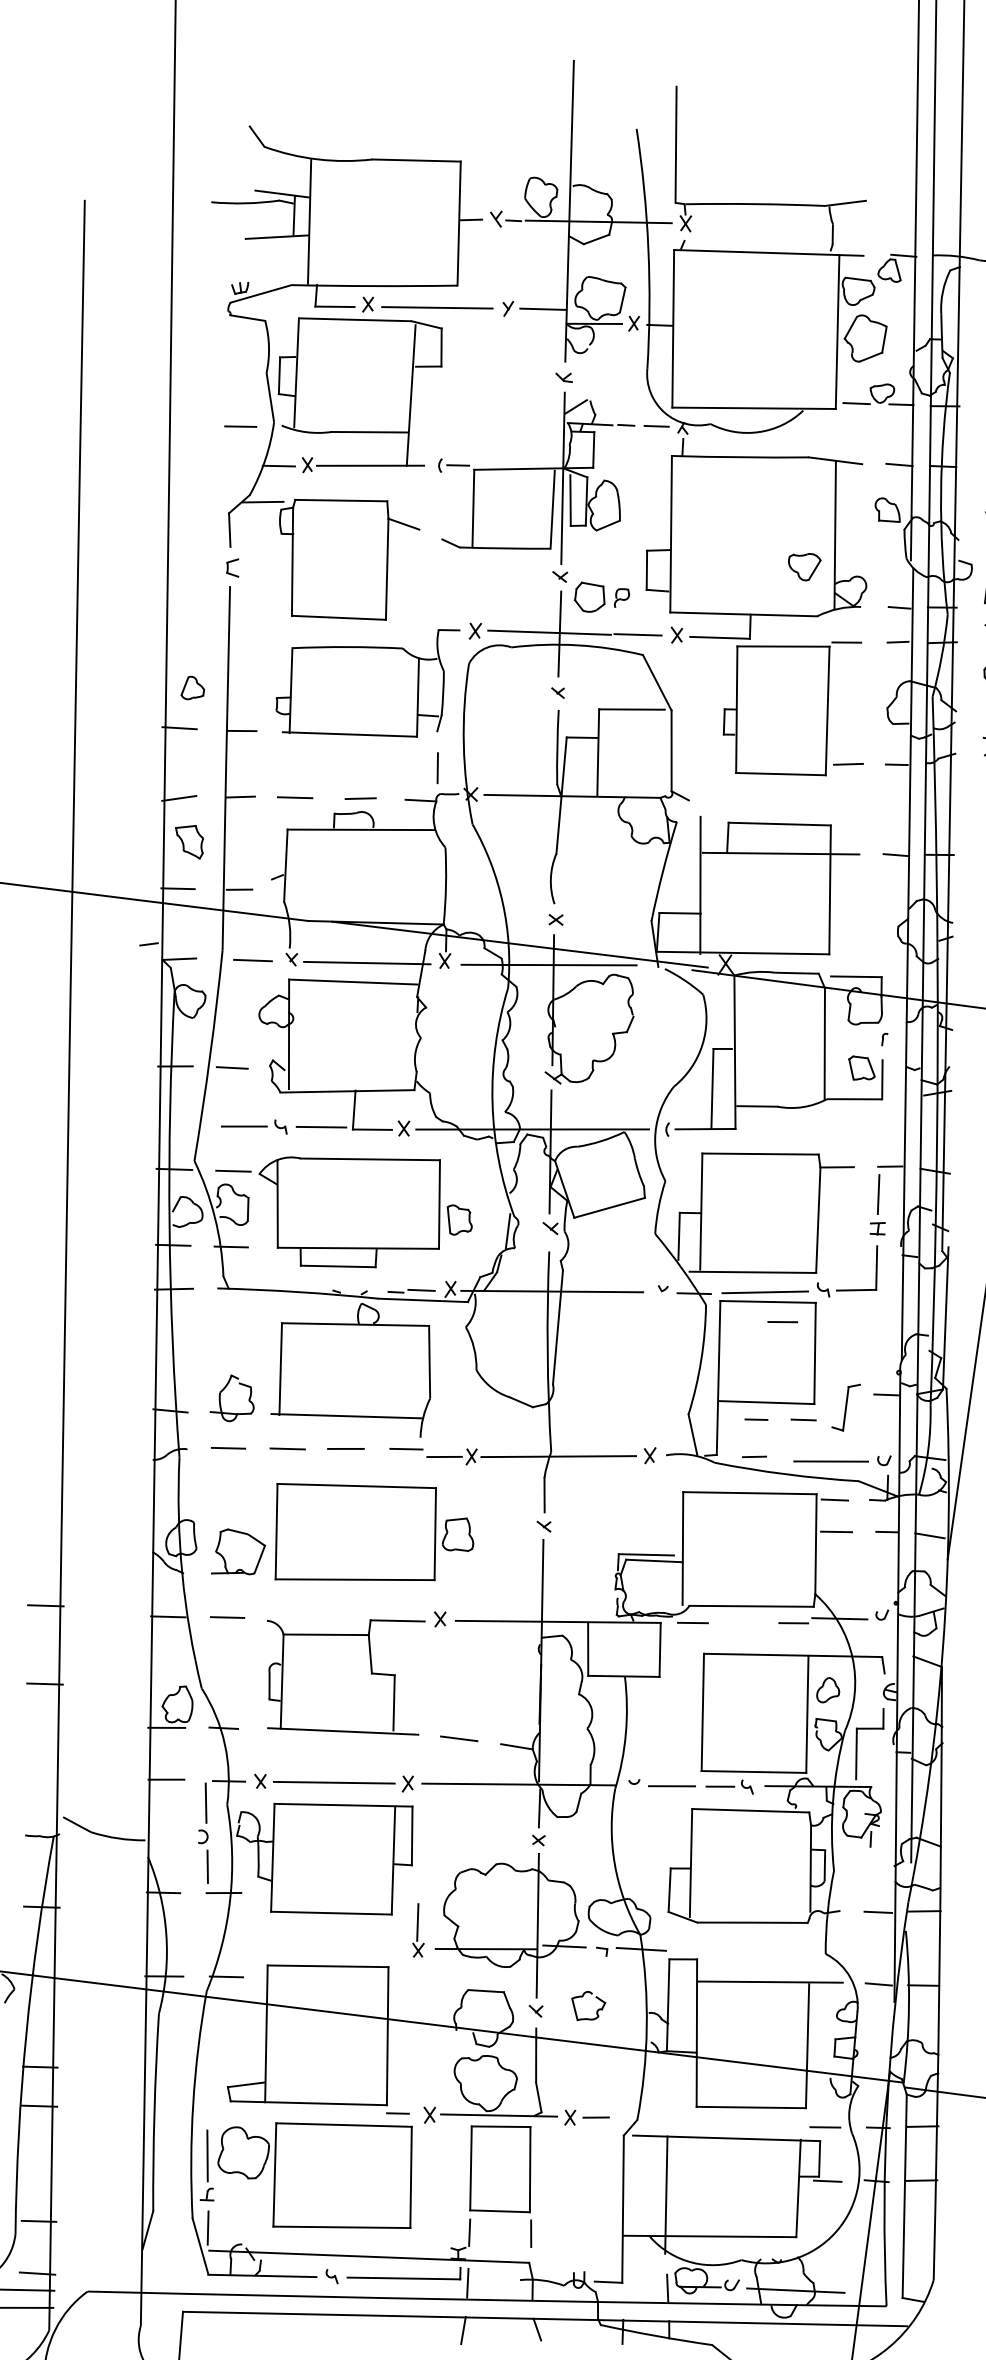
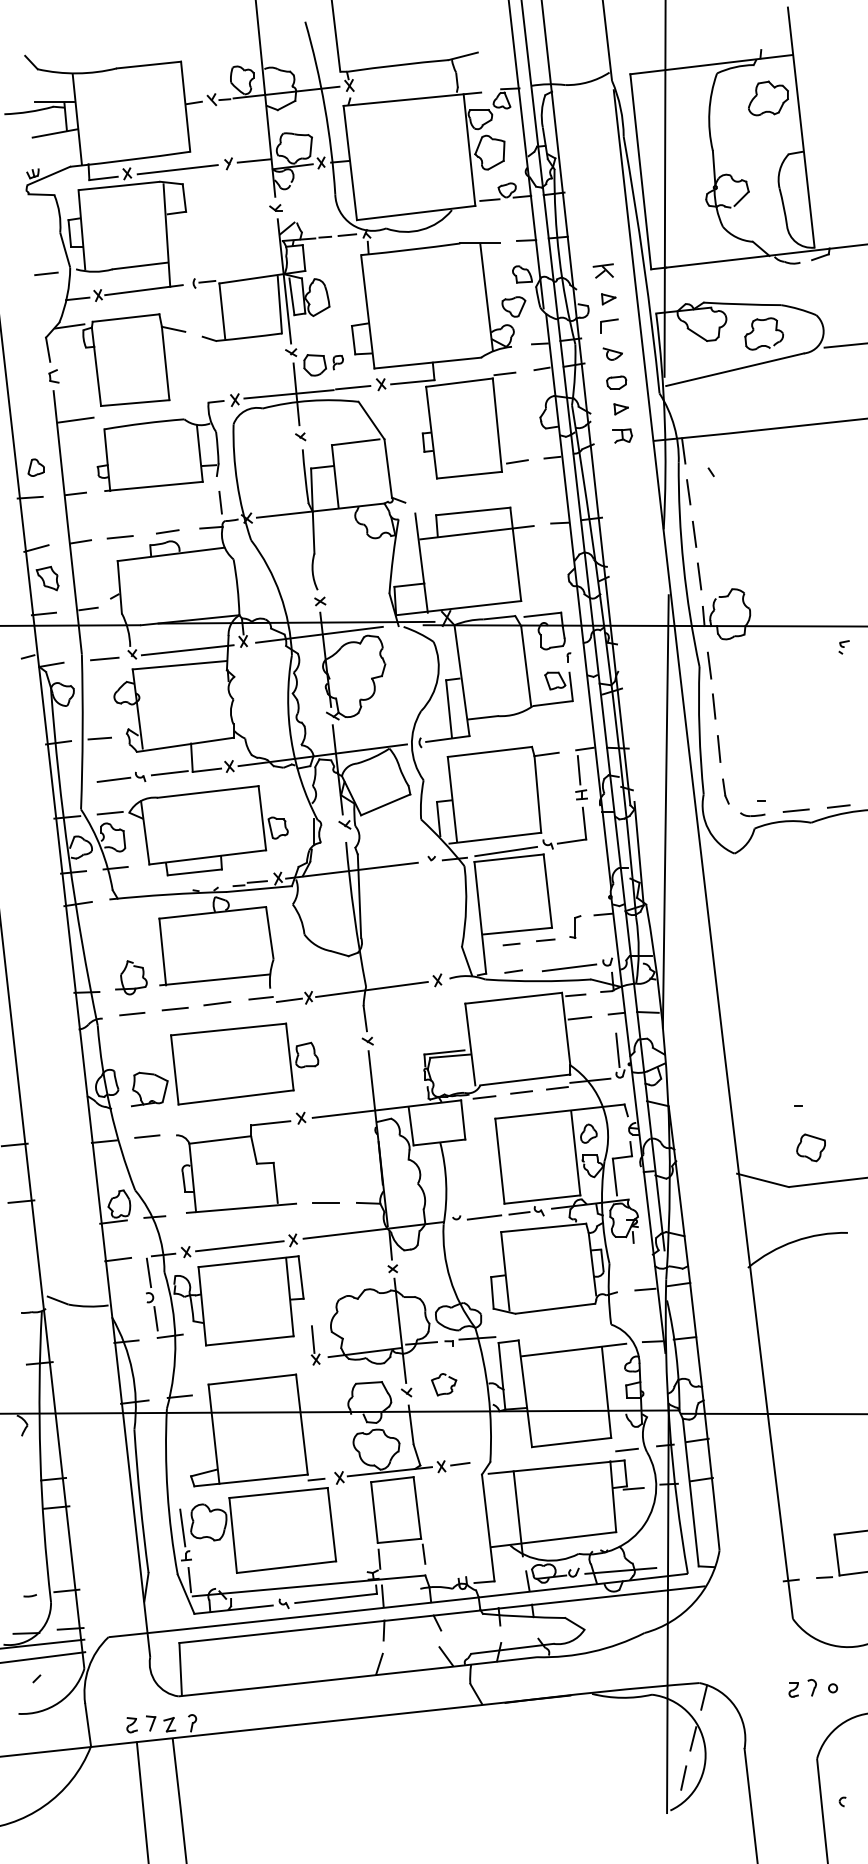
part: (803, 565) -> (513, 306), moved
line: (254, 629) -> (75, 419), added
line: (782, 1322) -> (521, 1092), moved
part: (846, 1406) -> (575, 926), size x0.62
line: (882, 1582) -> (617, 1050), added

